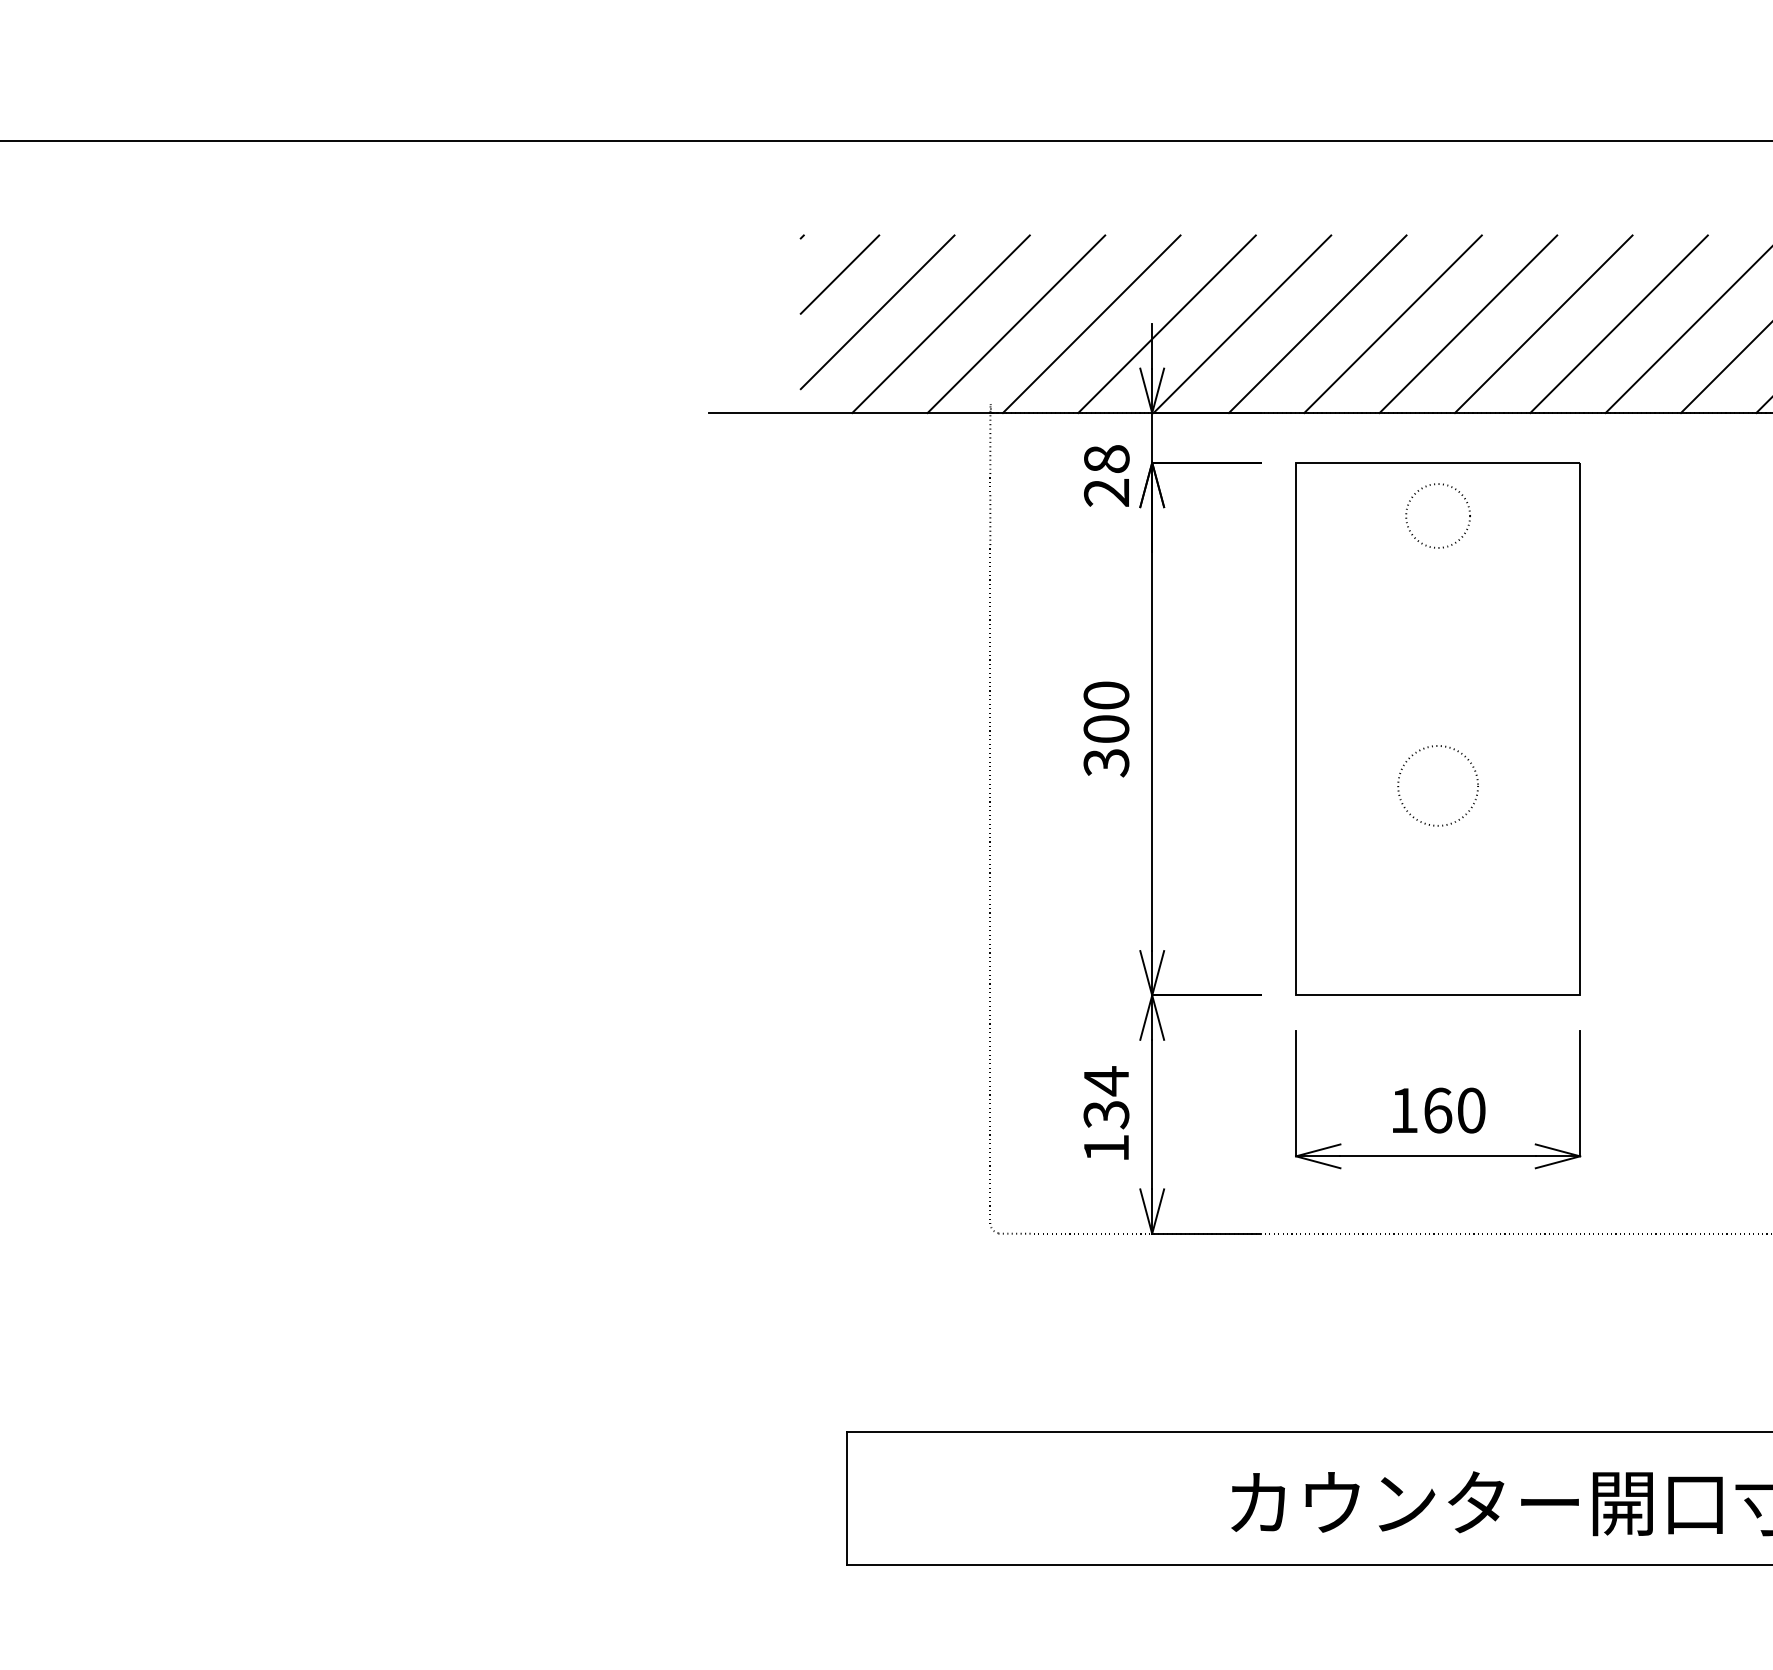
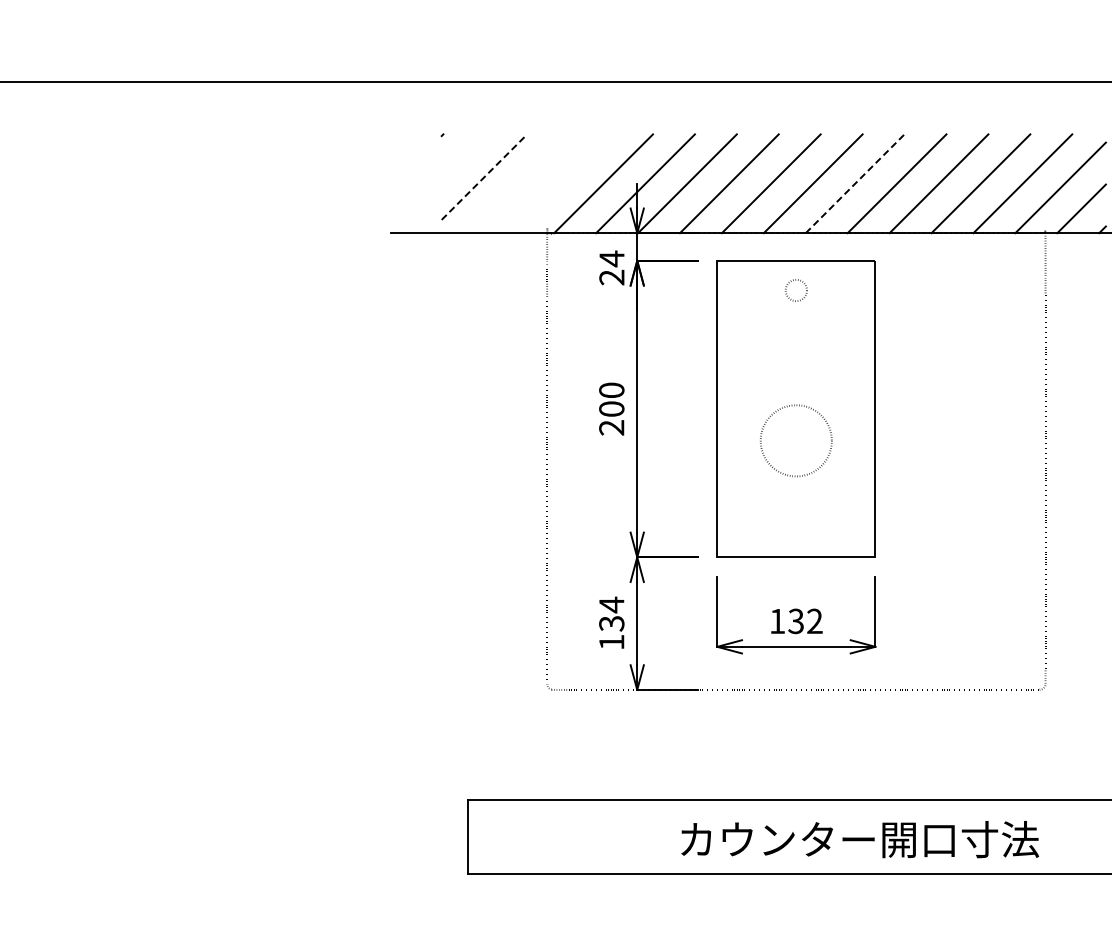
line: (839, 273) -> (463, 155), removed
line: (877, 311) -> (484, 176), solid -> dashed
line: (940, 323) -> (519, 183), removed
line: (1016, 323) -> (561, 183), removed
line: (1544, 323) -> (855, 183), solid -> dashed
text: (1105, 458) -> (611, 258), 28 -> 24
circle: (1438, 515) -> (796, 290), size x0.6
text: (1105, 762) -> (611, 427), 300 -> 200
circle: (1438, 785) -> (796, 440), size x1.6
text: (1454, 1110) -> (805, 621), 160 -> 132

